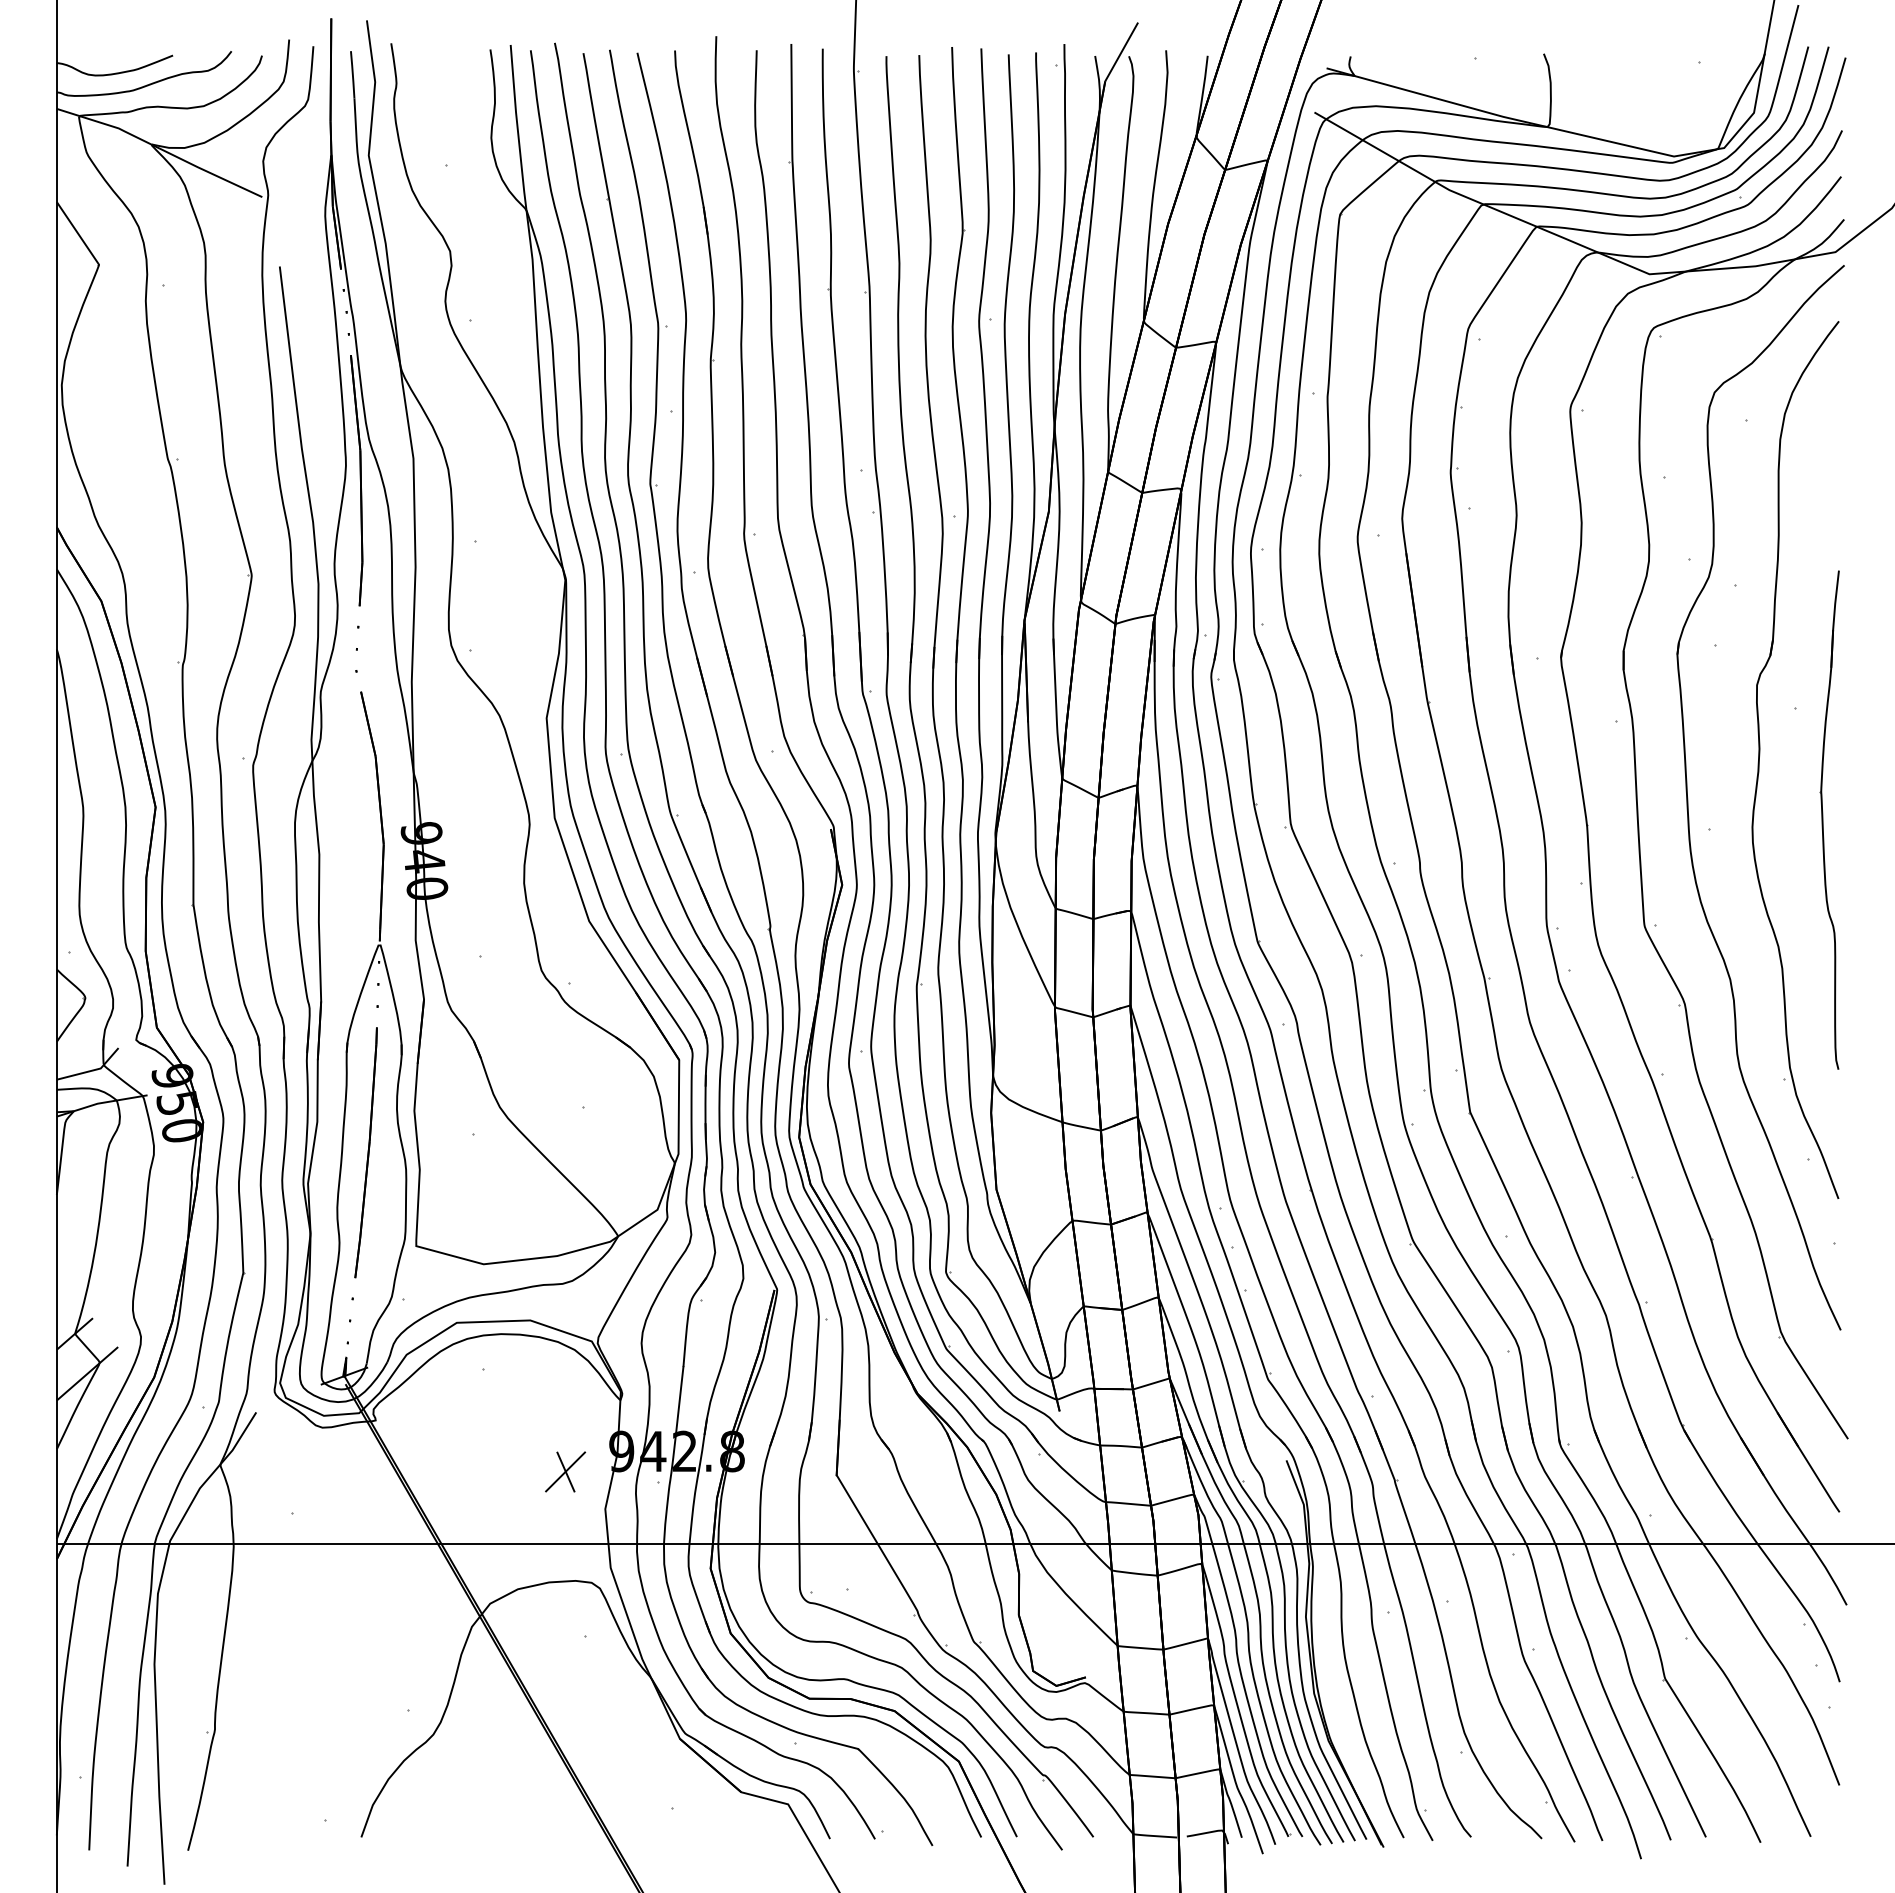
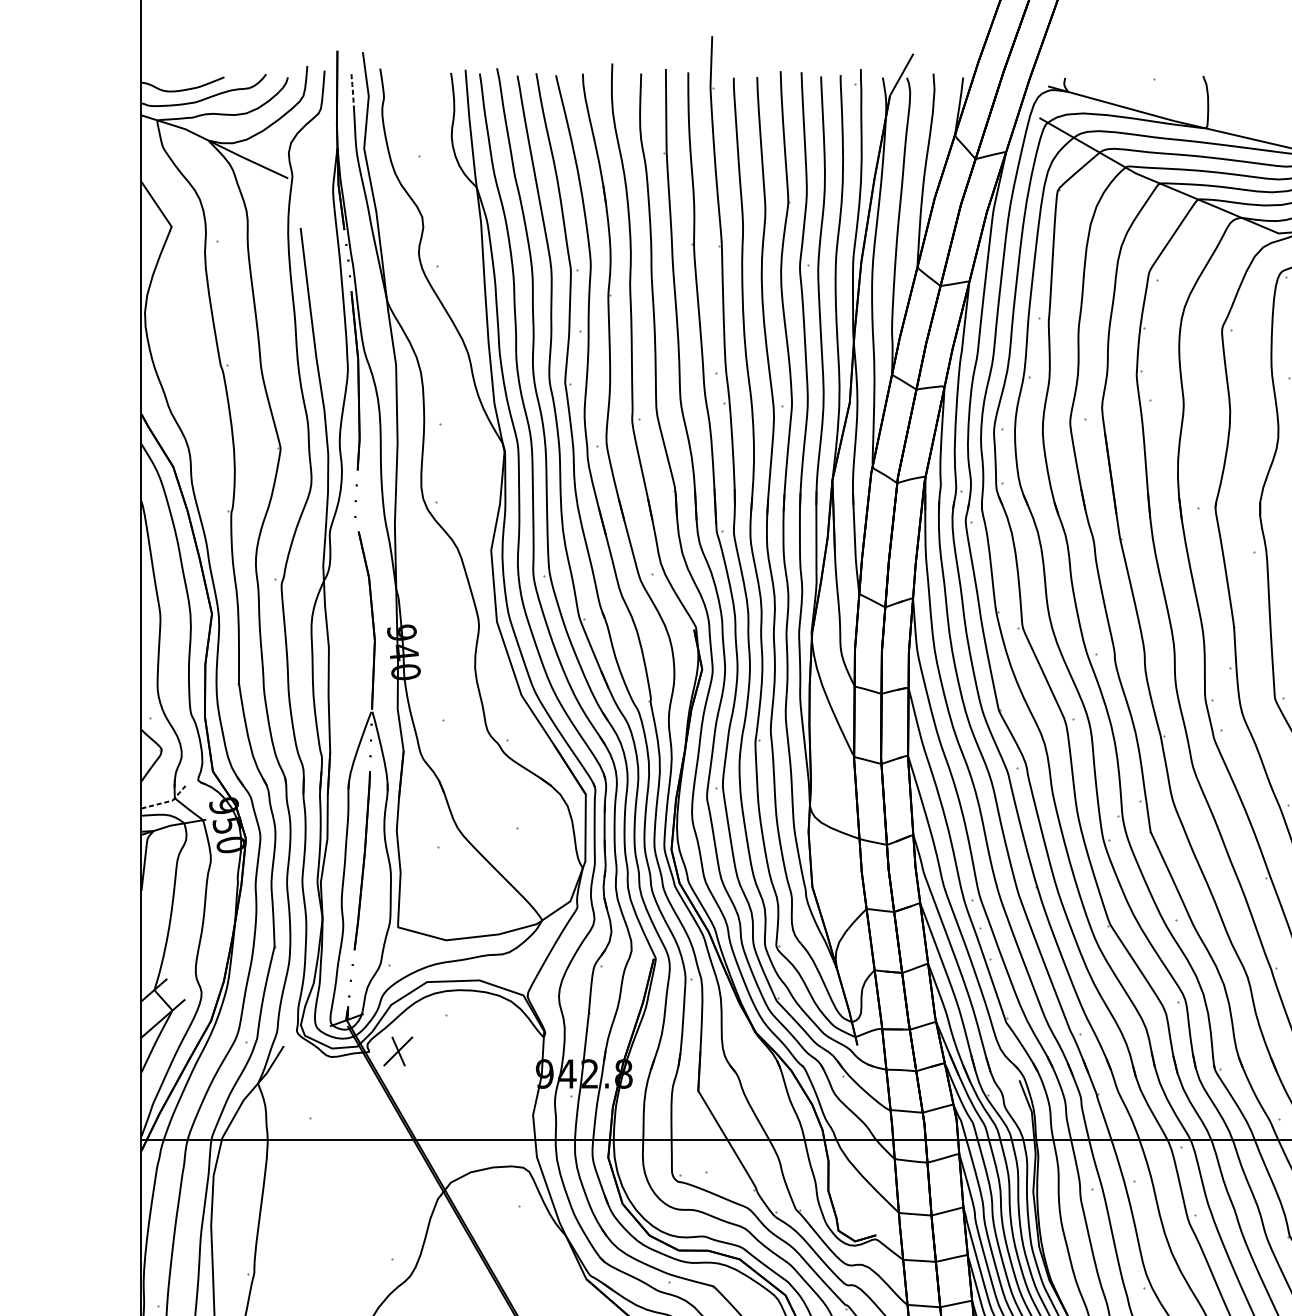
line: (352, 75) -> (352, 91), solid -> dashed
line: (93, 1070) -> (167, 801), solid -> dashed
part: (565, 1471) -> (398, 1051), moved

